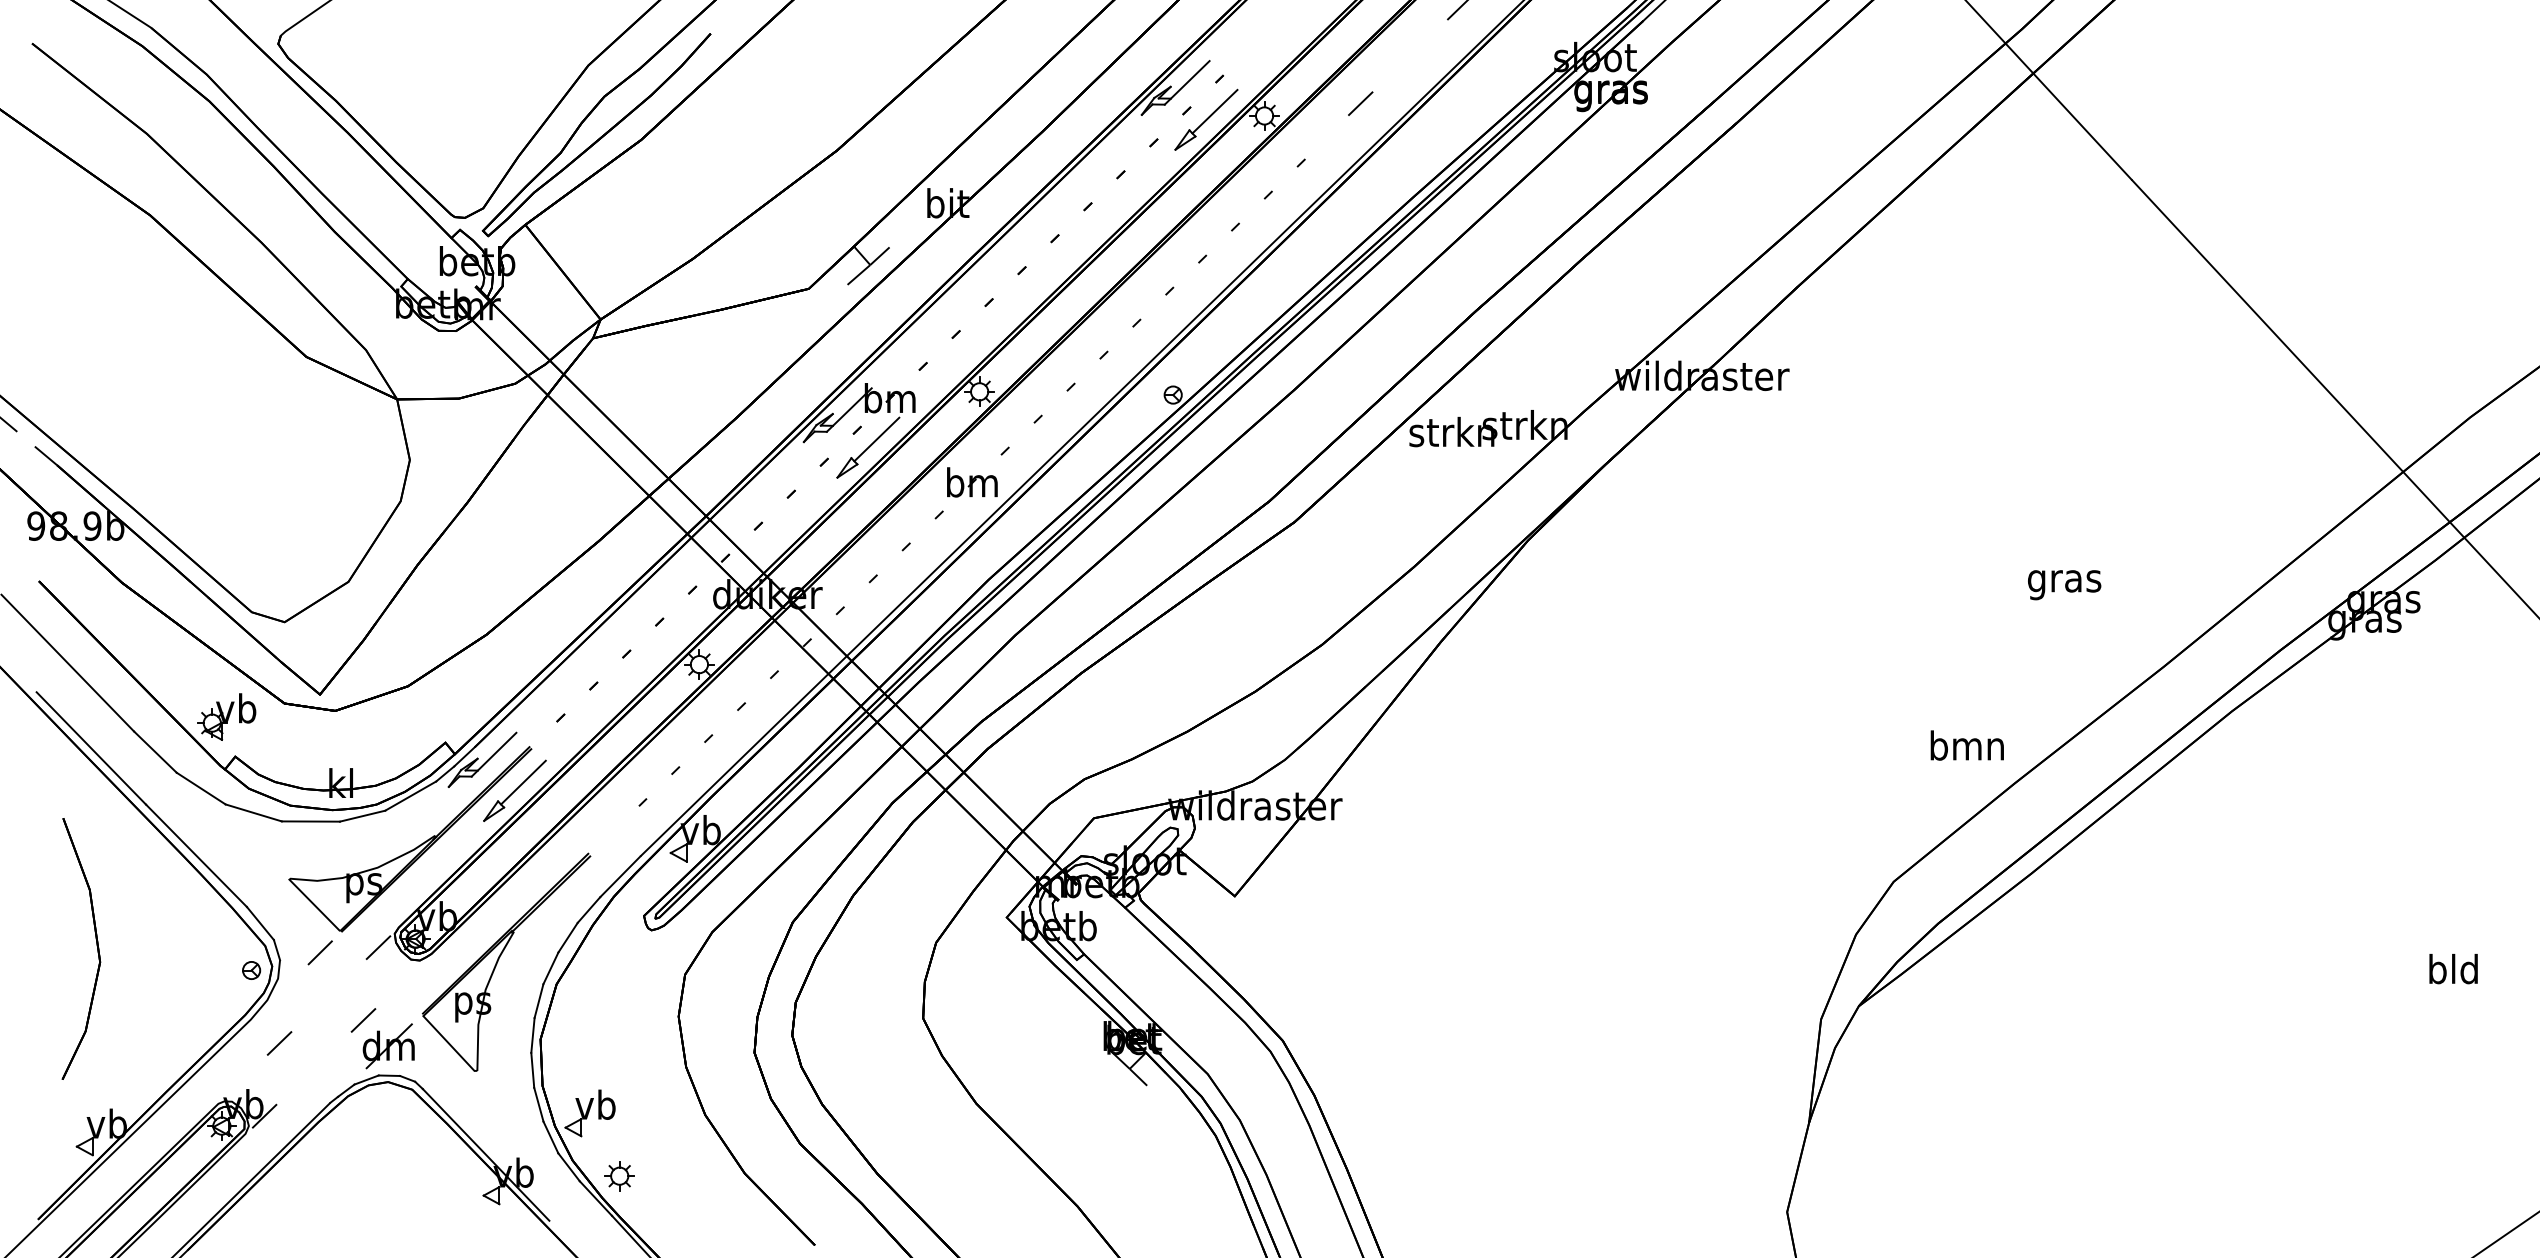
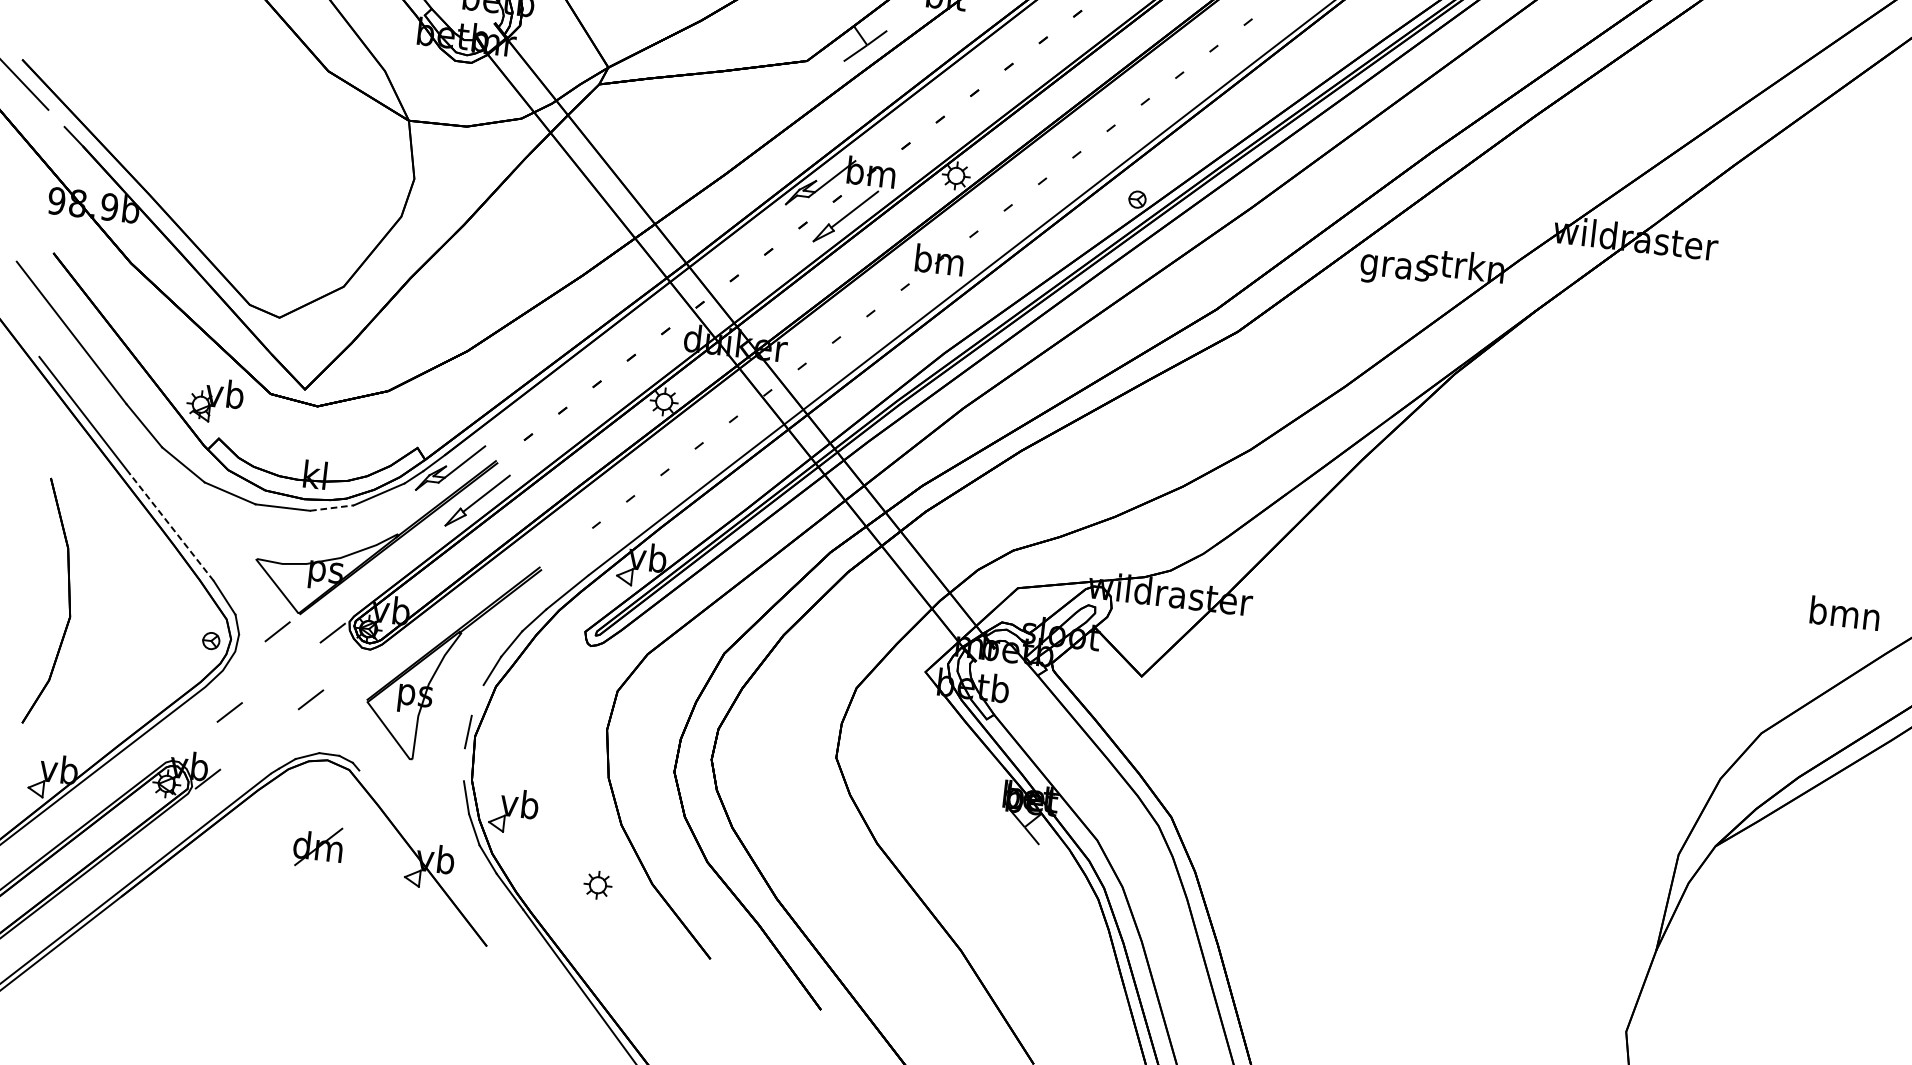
text: (1451, 435) -> (1394, 267), strkn -> gras
line: (363, 816) -> (332, 508), solid -> dashed
line: (196, 855) -> (171, 527), solid -> dashed
line: (538, 1001) -> (477, 700), removed
part: (388, 1046) -> (317, 847), moved
line: (532, 1069) -> (464, 763), removed
line: (485, 1154) -> (411, 838), removed
part: (619, 1176) -> (597, 885), moved

